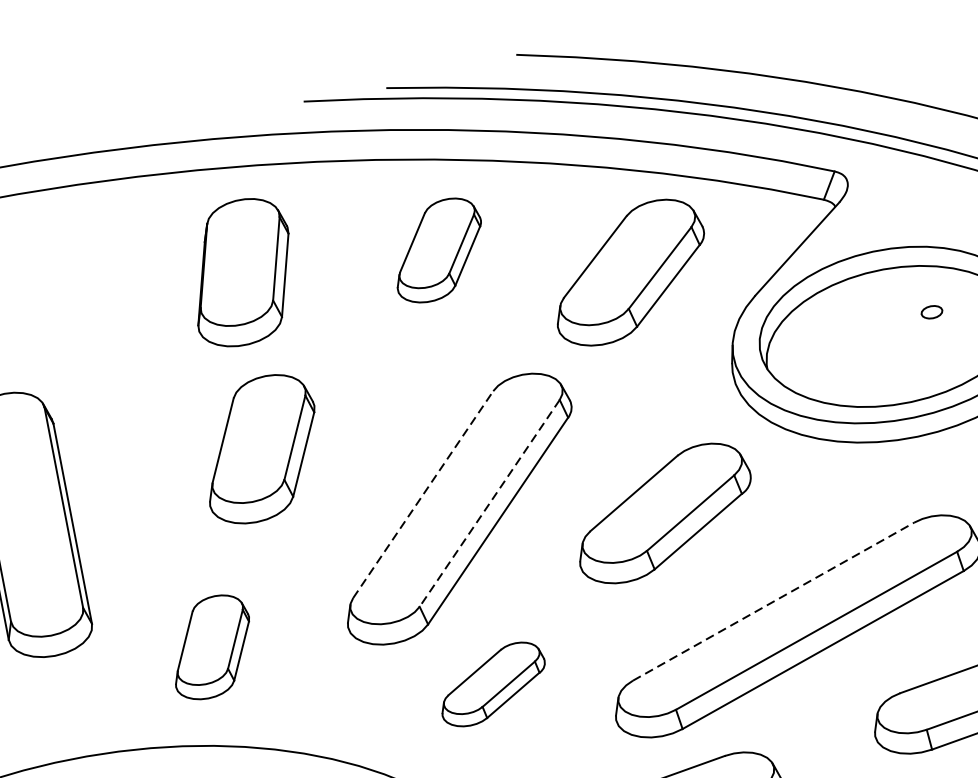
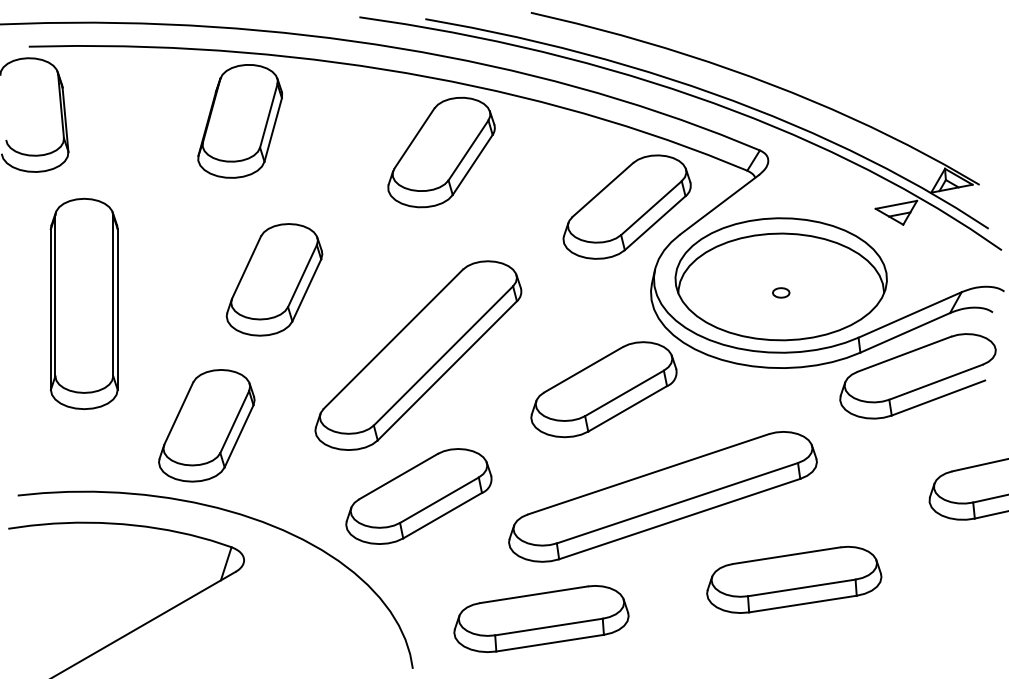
part: (438, 250) -> (441, 152), size x1.43
part: (628, 271) -> (626, 206), moved
part: (242, 272) -> (240, 121), moved
part: (932, 311) -> (781, 292), moved
line: (423, 493) -> (393, 338), dashed -> solid
line: (489, 504) -> (443, 356), dashed -> solid
part: (663, 513) -> (603, 389), moved
line: (774, 601) -> (649, 474), dashed -> solid
part: (211, 646) -> (206, 425), size x1.43
part: (492, 684) -> (418, 496), size x1.67

